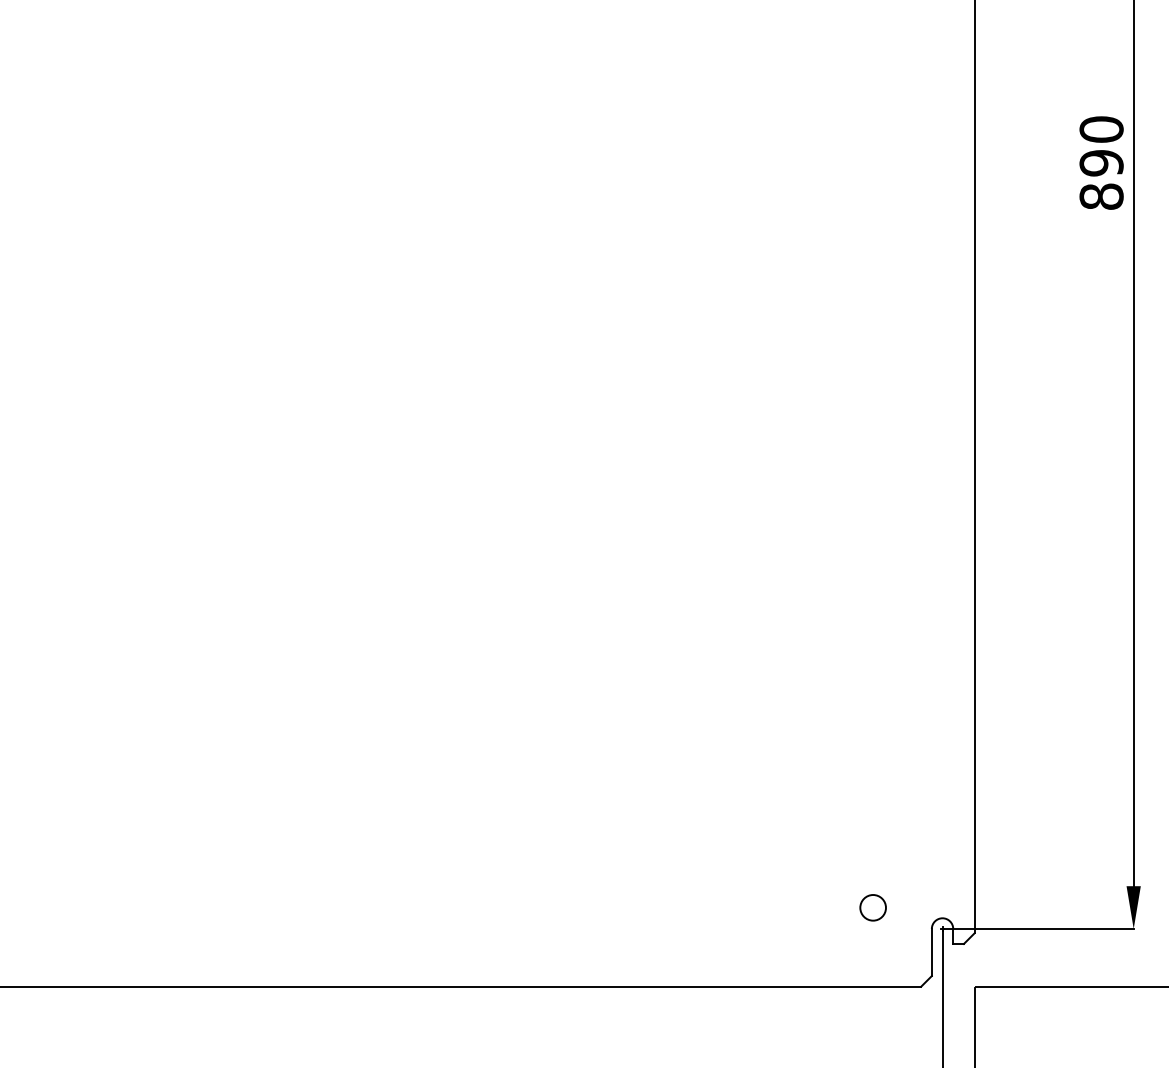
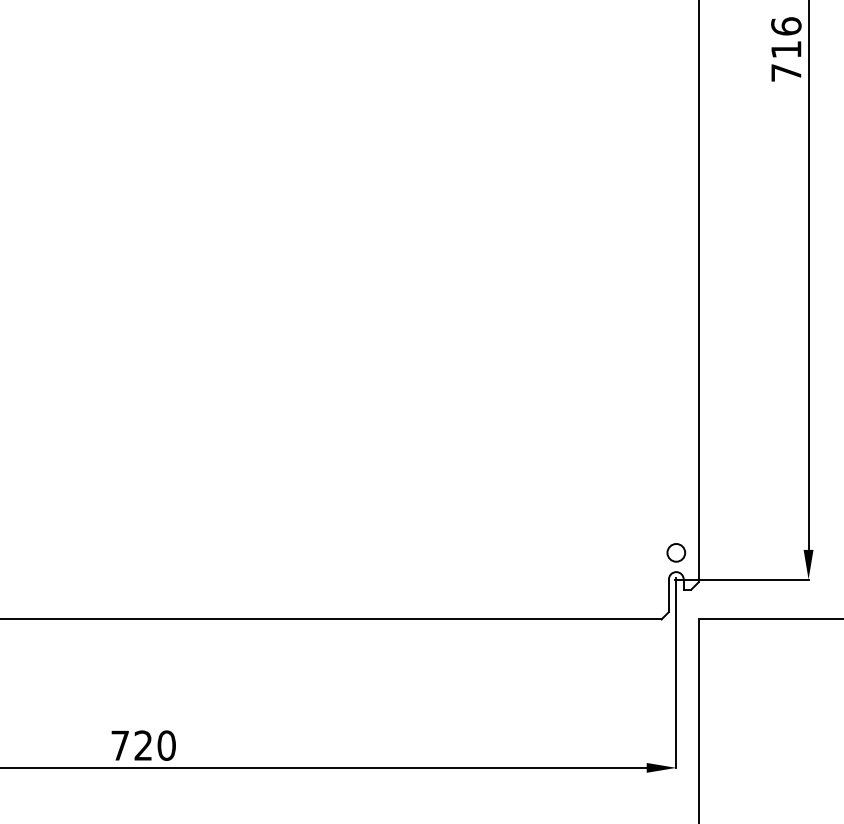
text: (1101, 162) -> (786, 49), 890 -> 716
circle: (873, 907) -> (676, 552), moved

